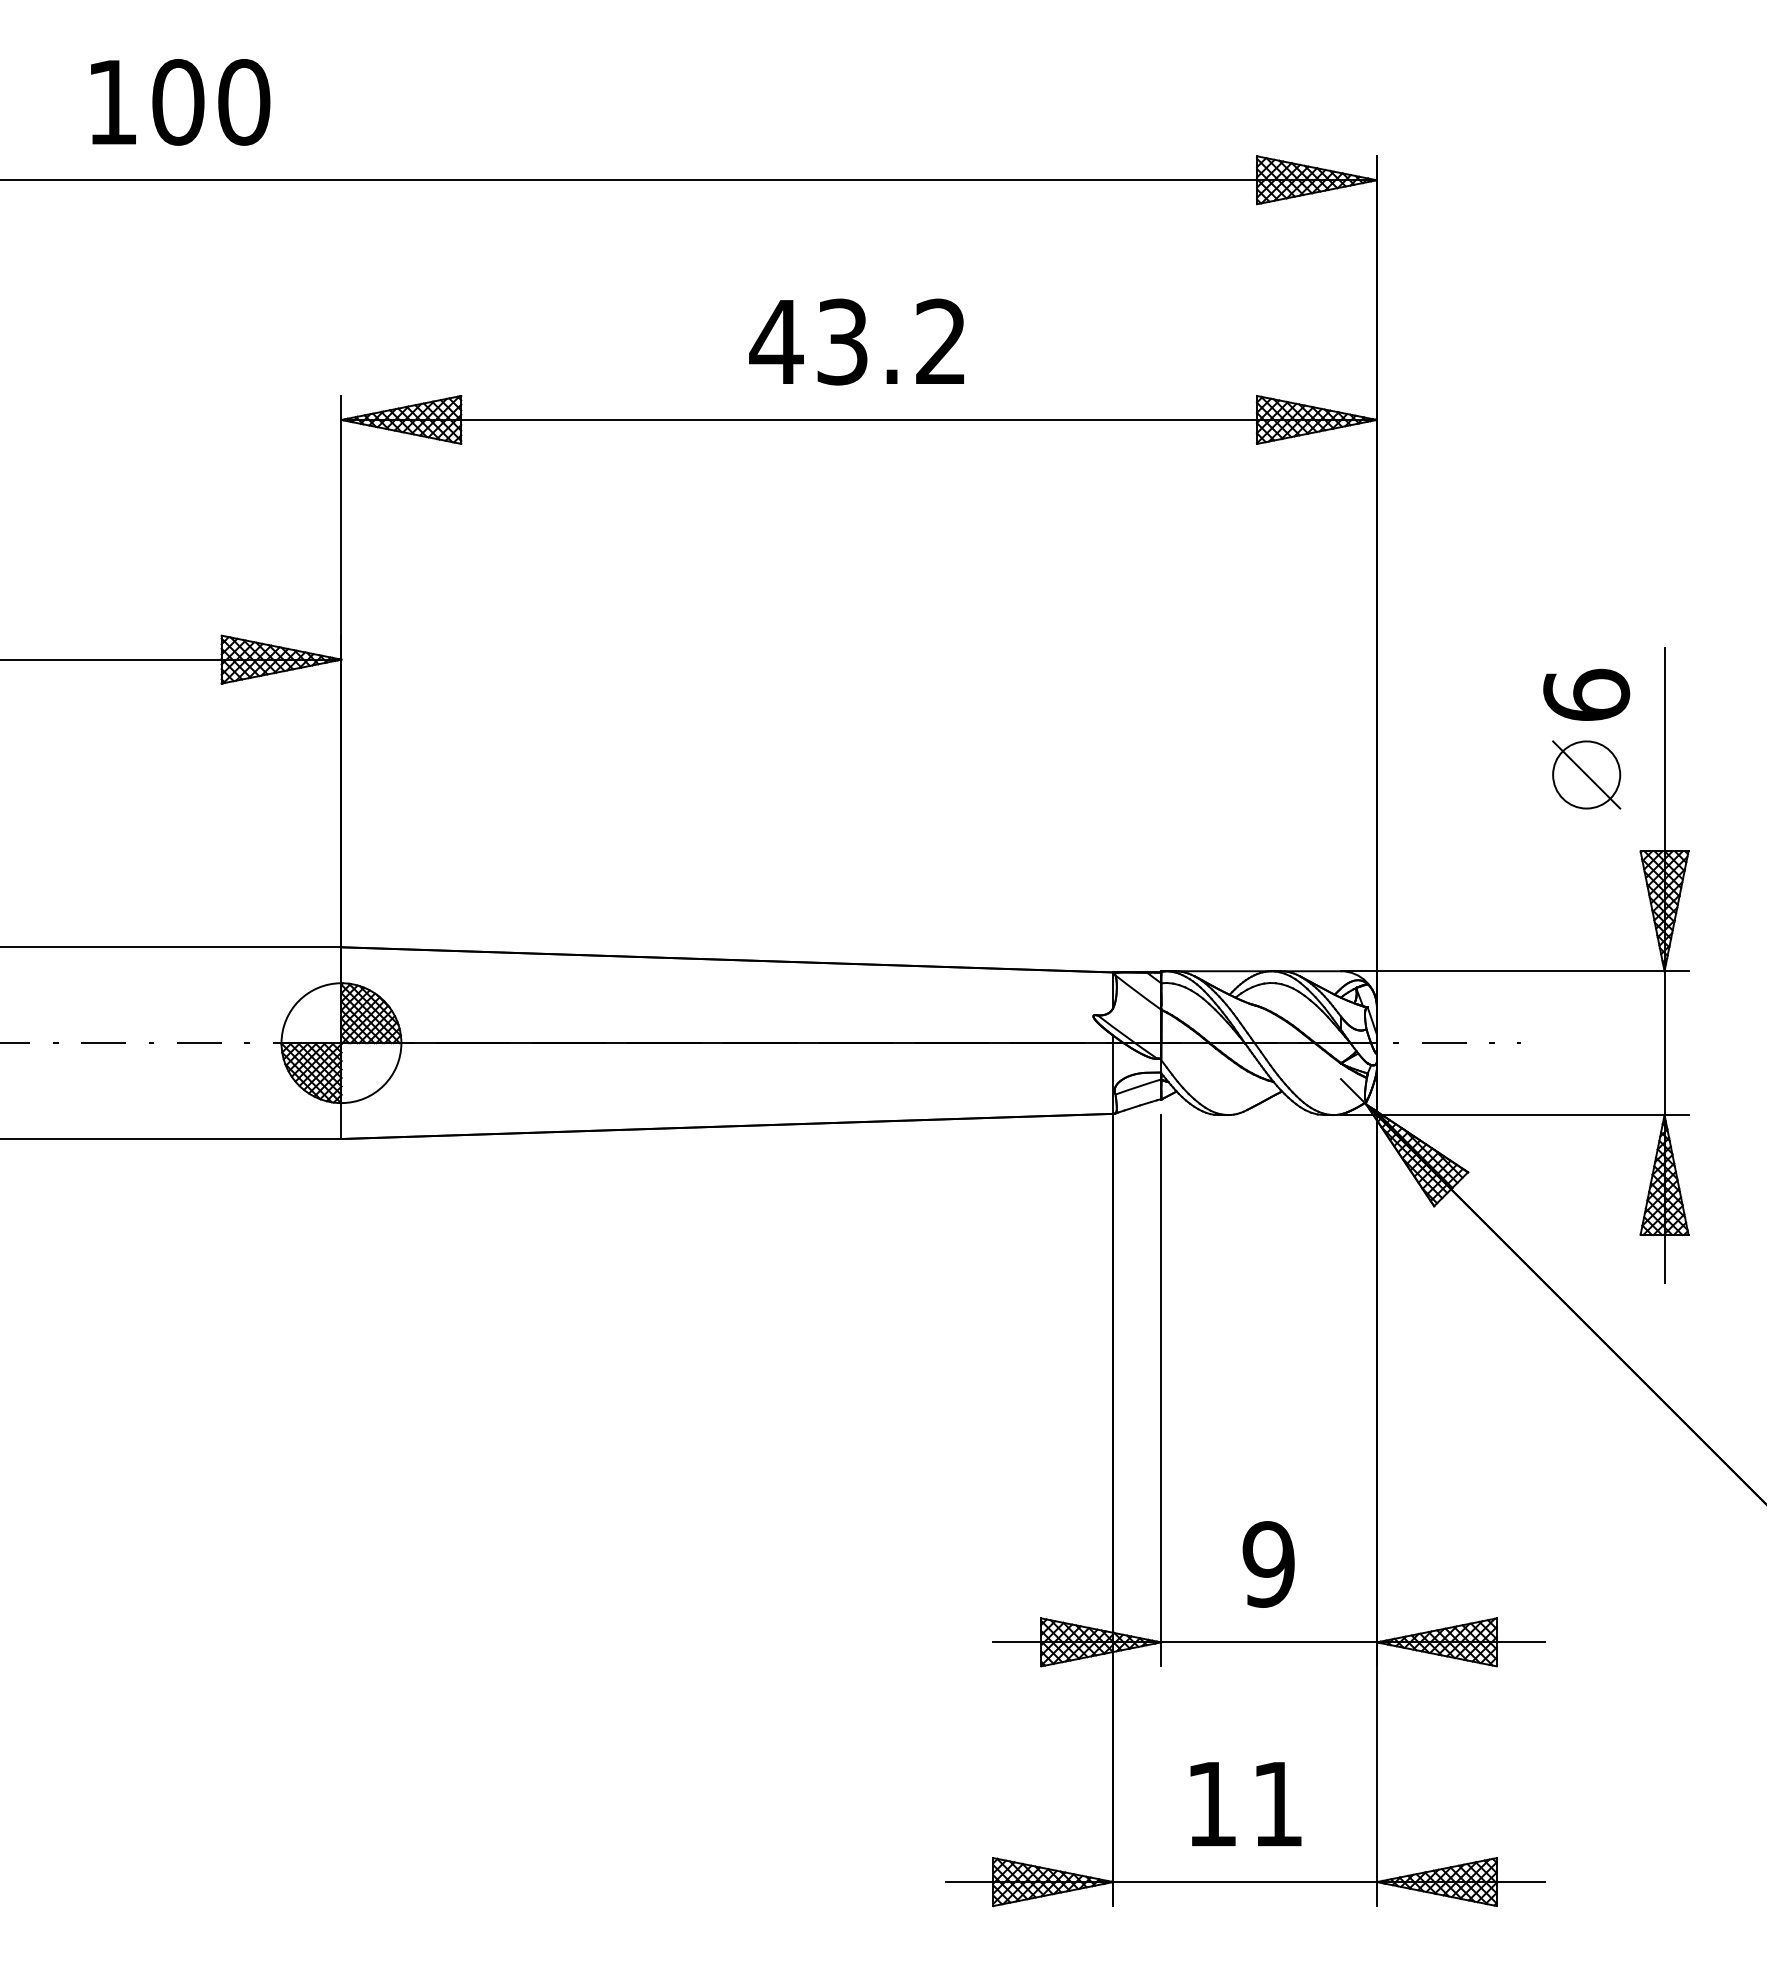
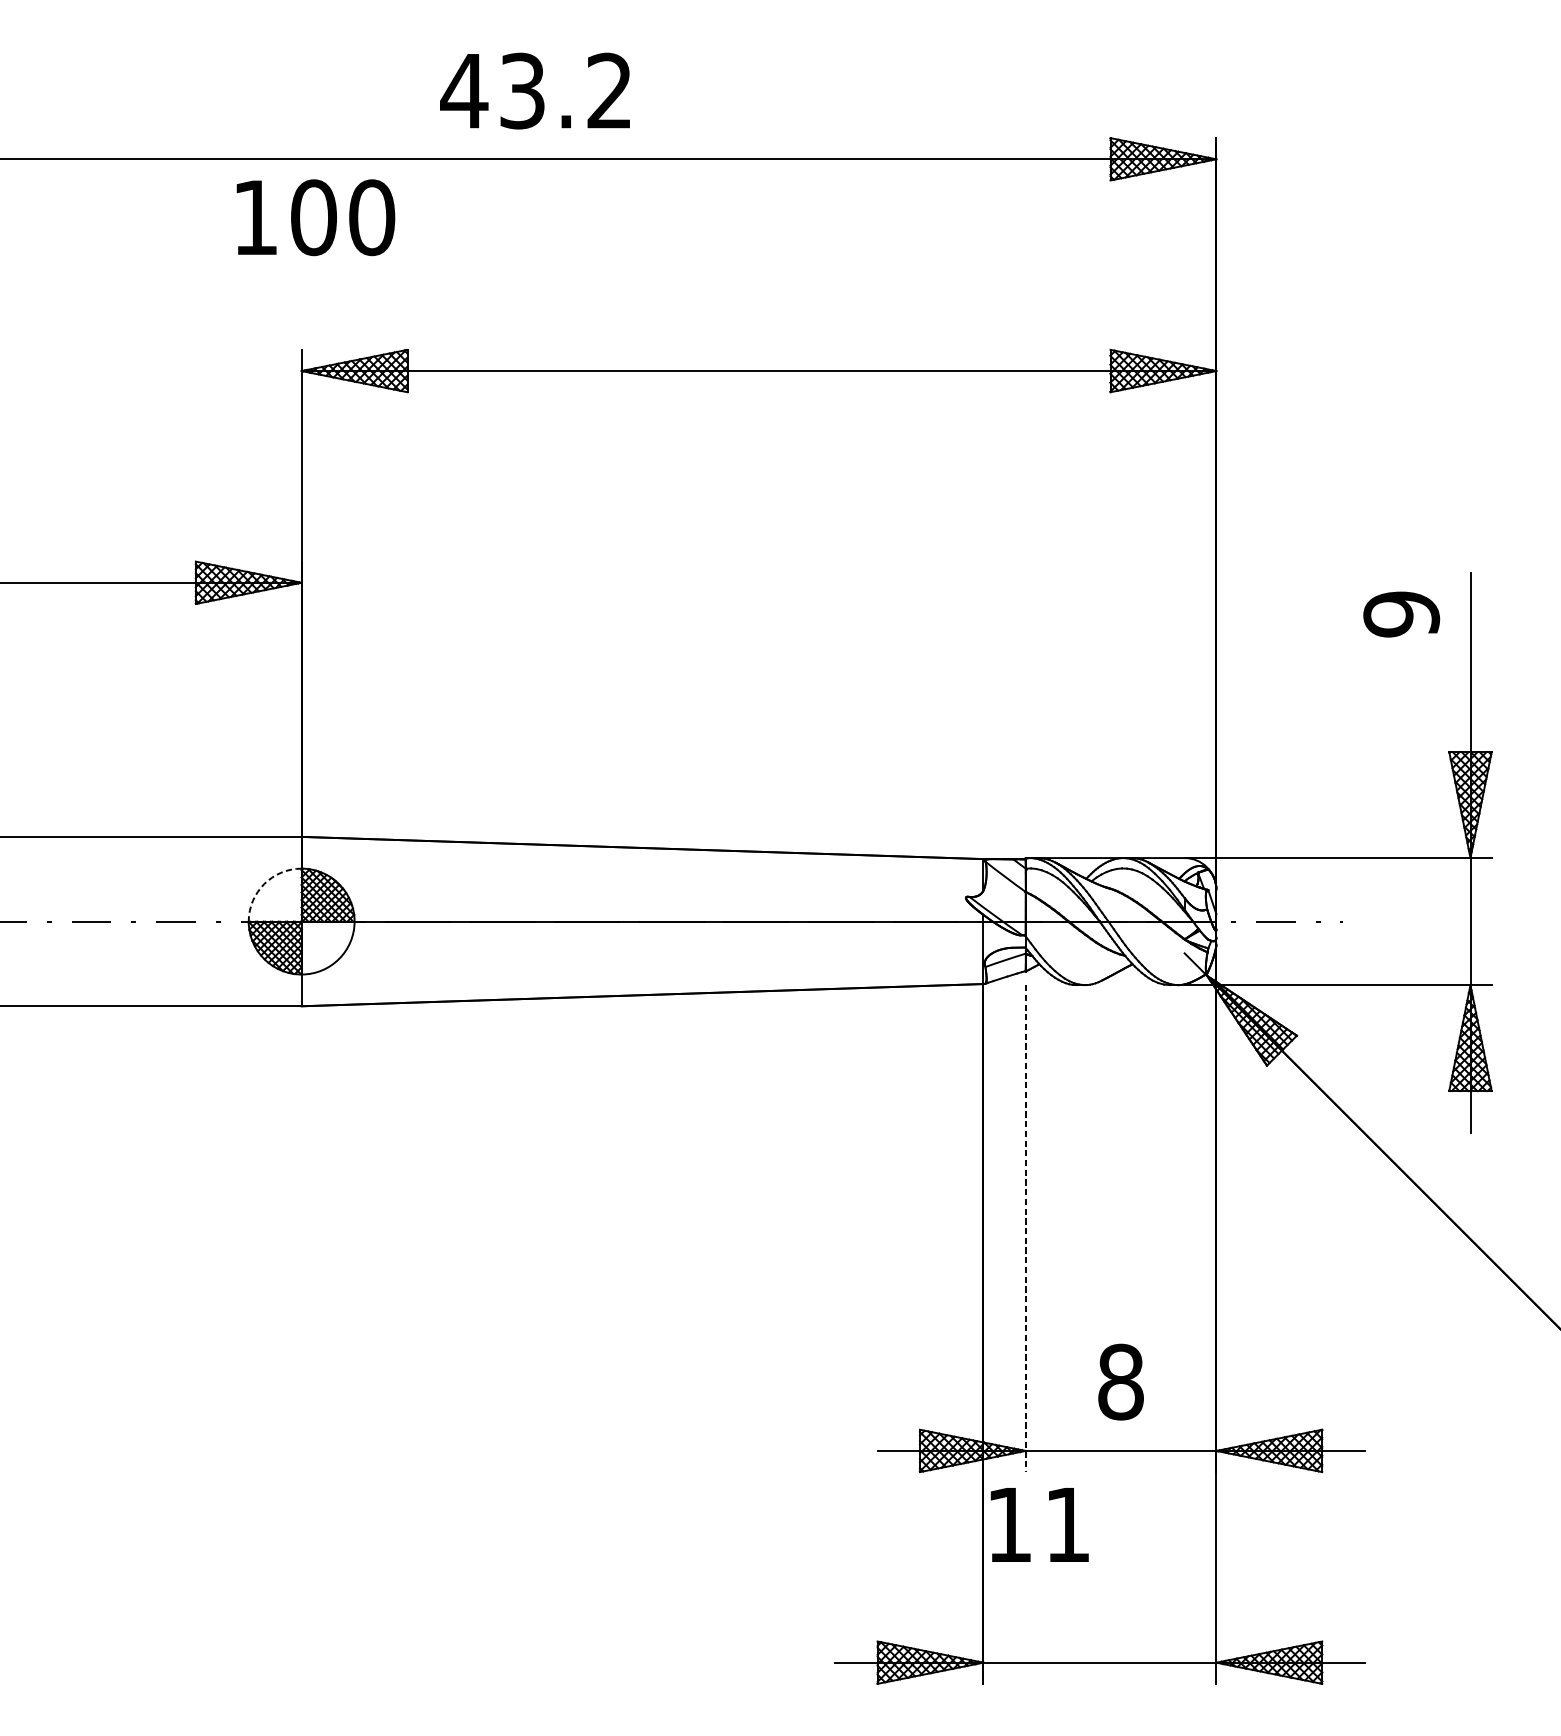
text: (180, 102) -> (315, 217), moved
text: (856, 341) -> (534, 90), moved
text: (1586, 694) -> (1401, 613), 6 -> 9
part: (1586, 774) -> (1401, 684), removed
arc: (299, 1000) -> (264, 883), solid -> dashed
line: (1161, 1390) -> (1026, 1228), solid -> dashed
text: (1268, 1564) -> (1120, 1382), 9 -> 8
text: (1245, 1804) -> (1039, 1525), moved

